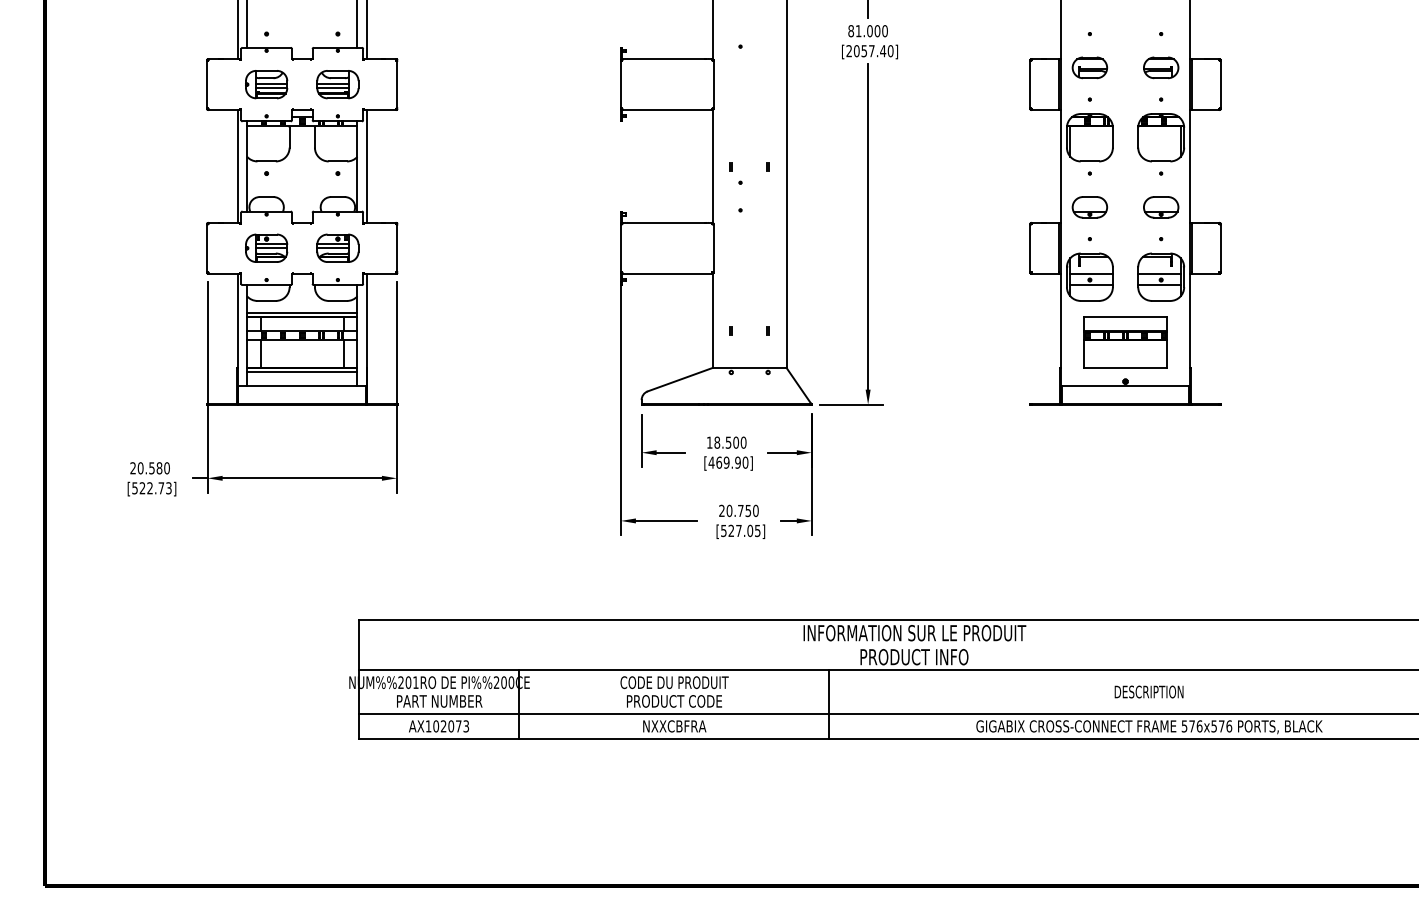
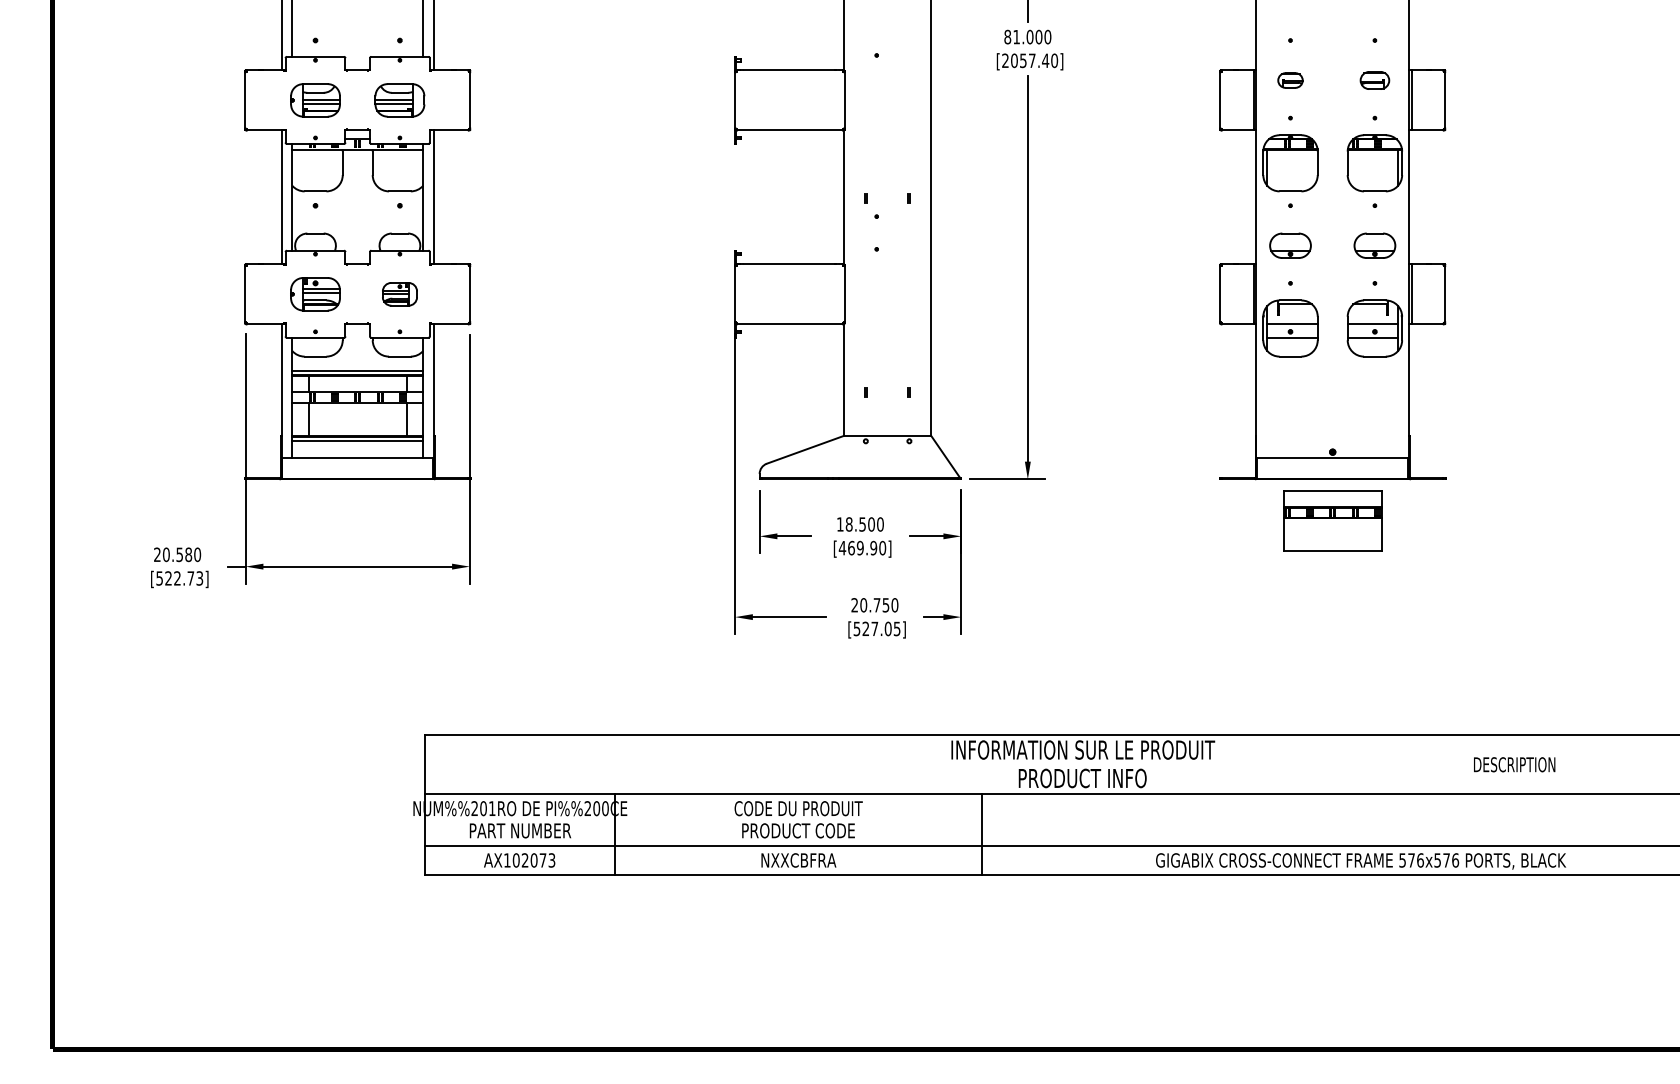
part: (1089, 67) -> (1290, 80), size x0.6
part: (1160, 67) -> (1374, 80), size x0.7
part: (337, 248) -> (399, 294), size x0.7
part: (1125, 342) -> (1332, 520), moved
text: (1149, 691) -> (1514, 764), moved

